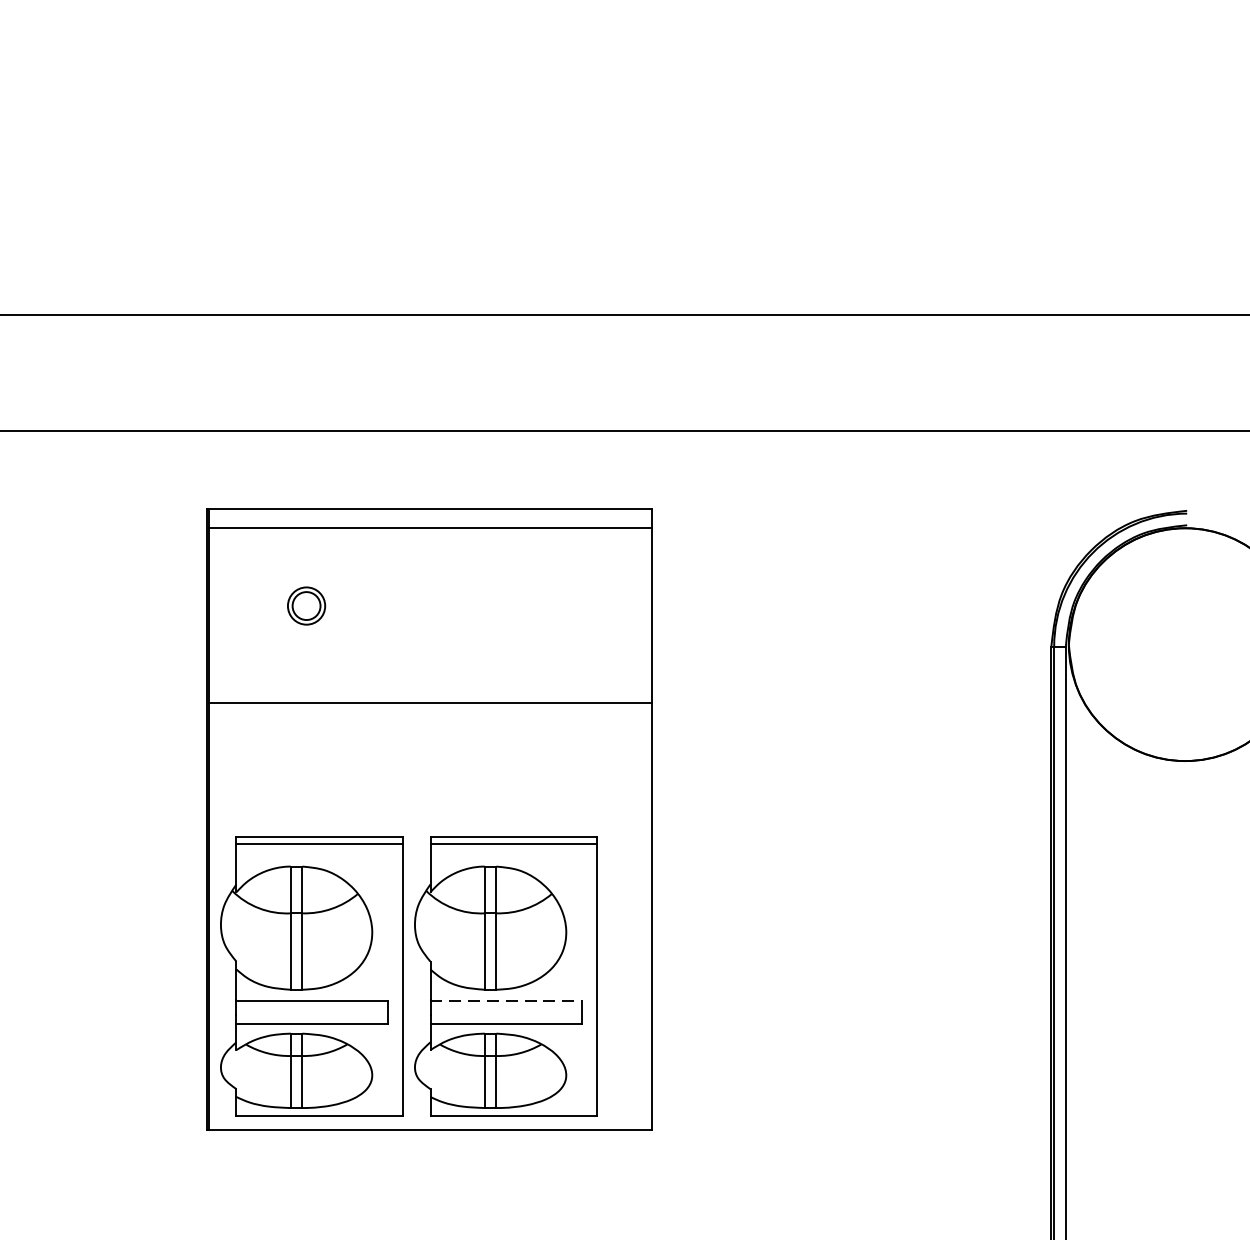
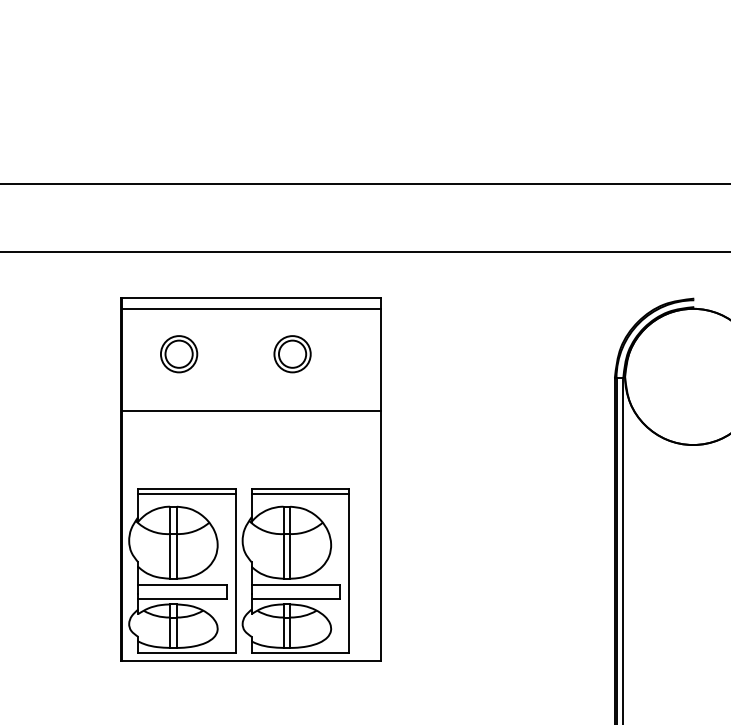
part: (306, 606) -> (179, 354), size x1.67
part: (500, 606) -> (292, 354), added
line: (507, 1001) -> (296, 585), dashed -> solid

